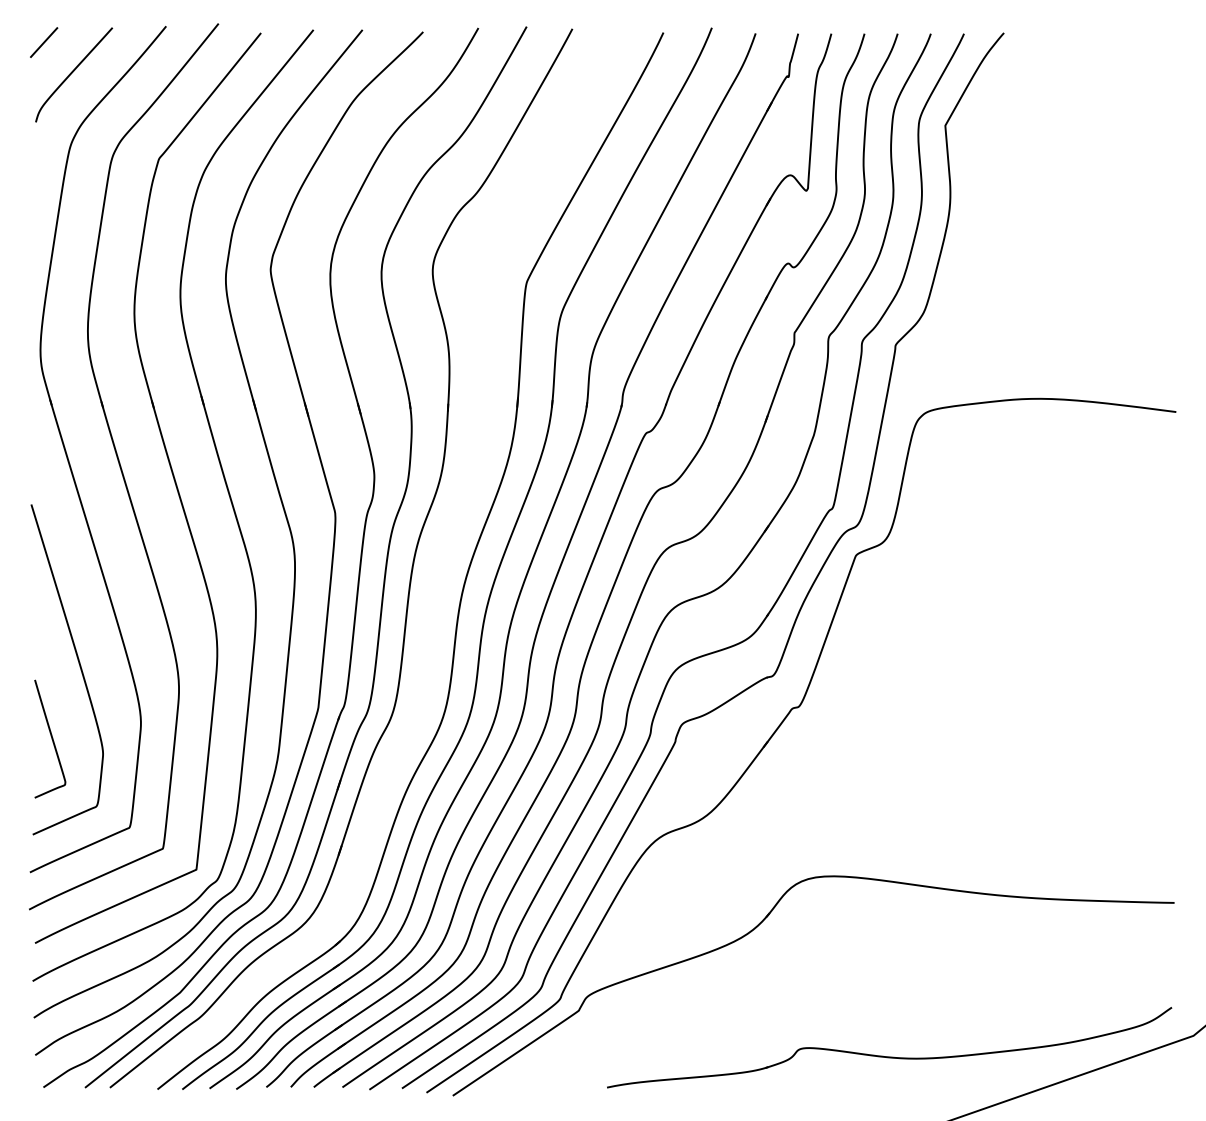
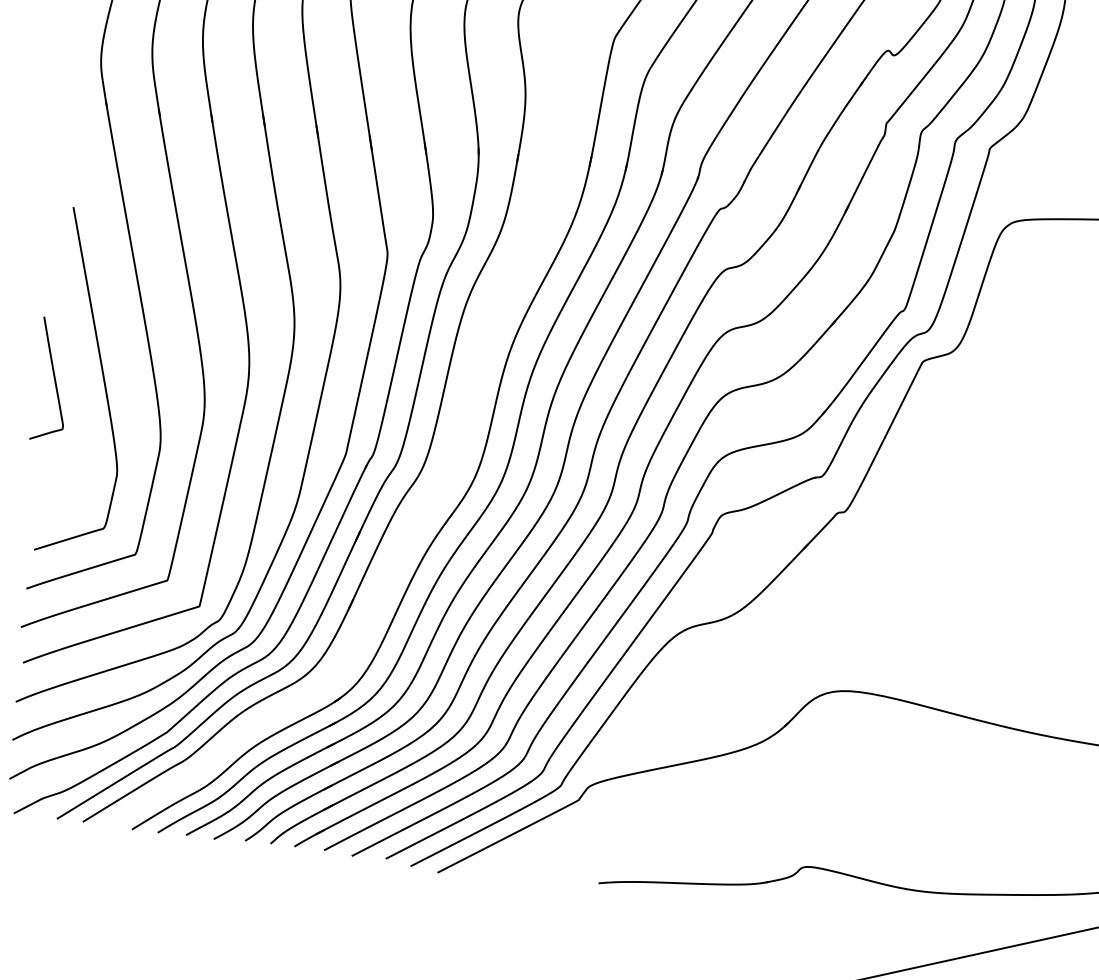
curve: (51, 738) -> (54, 379), moved

